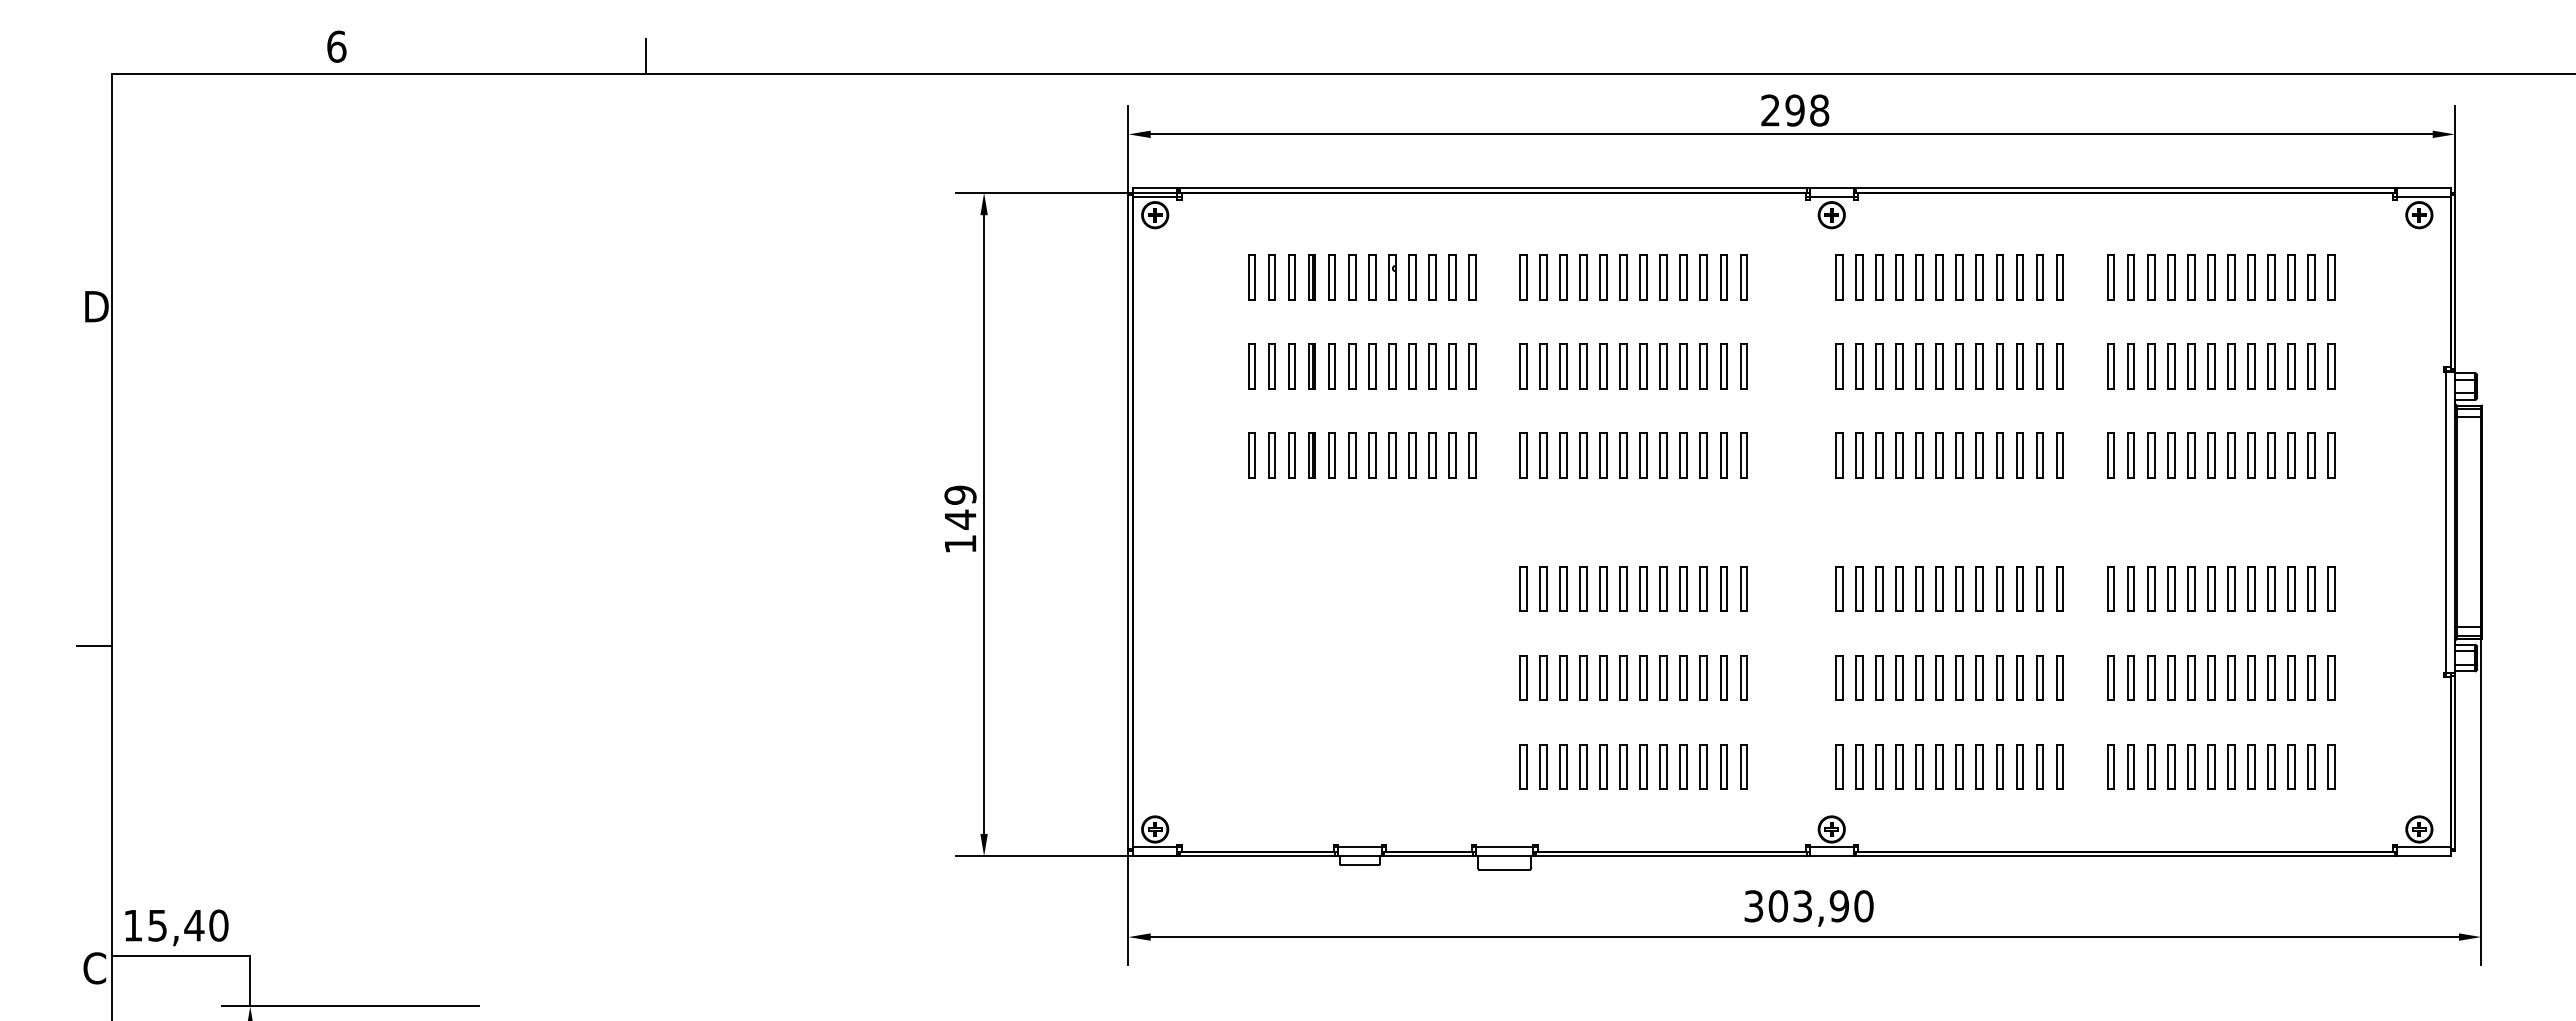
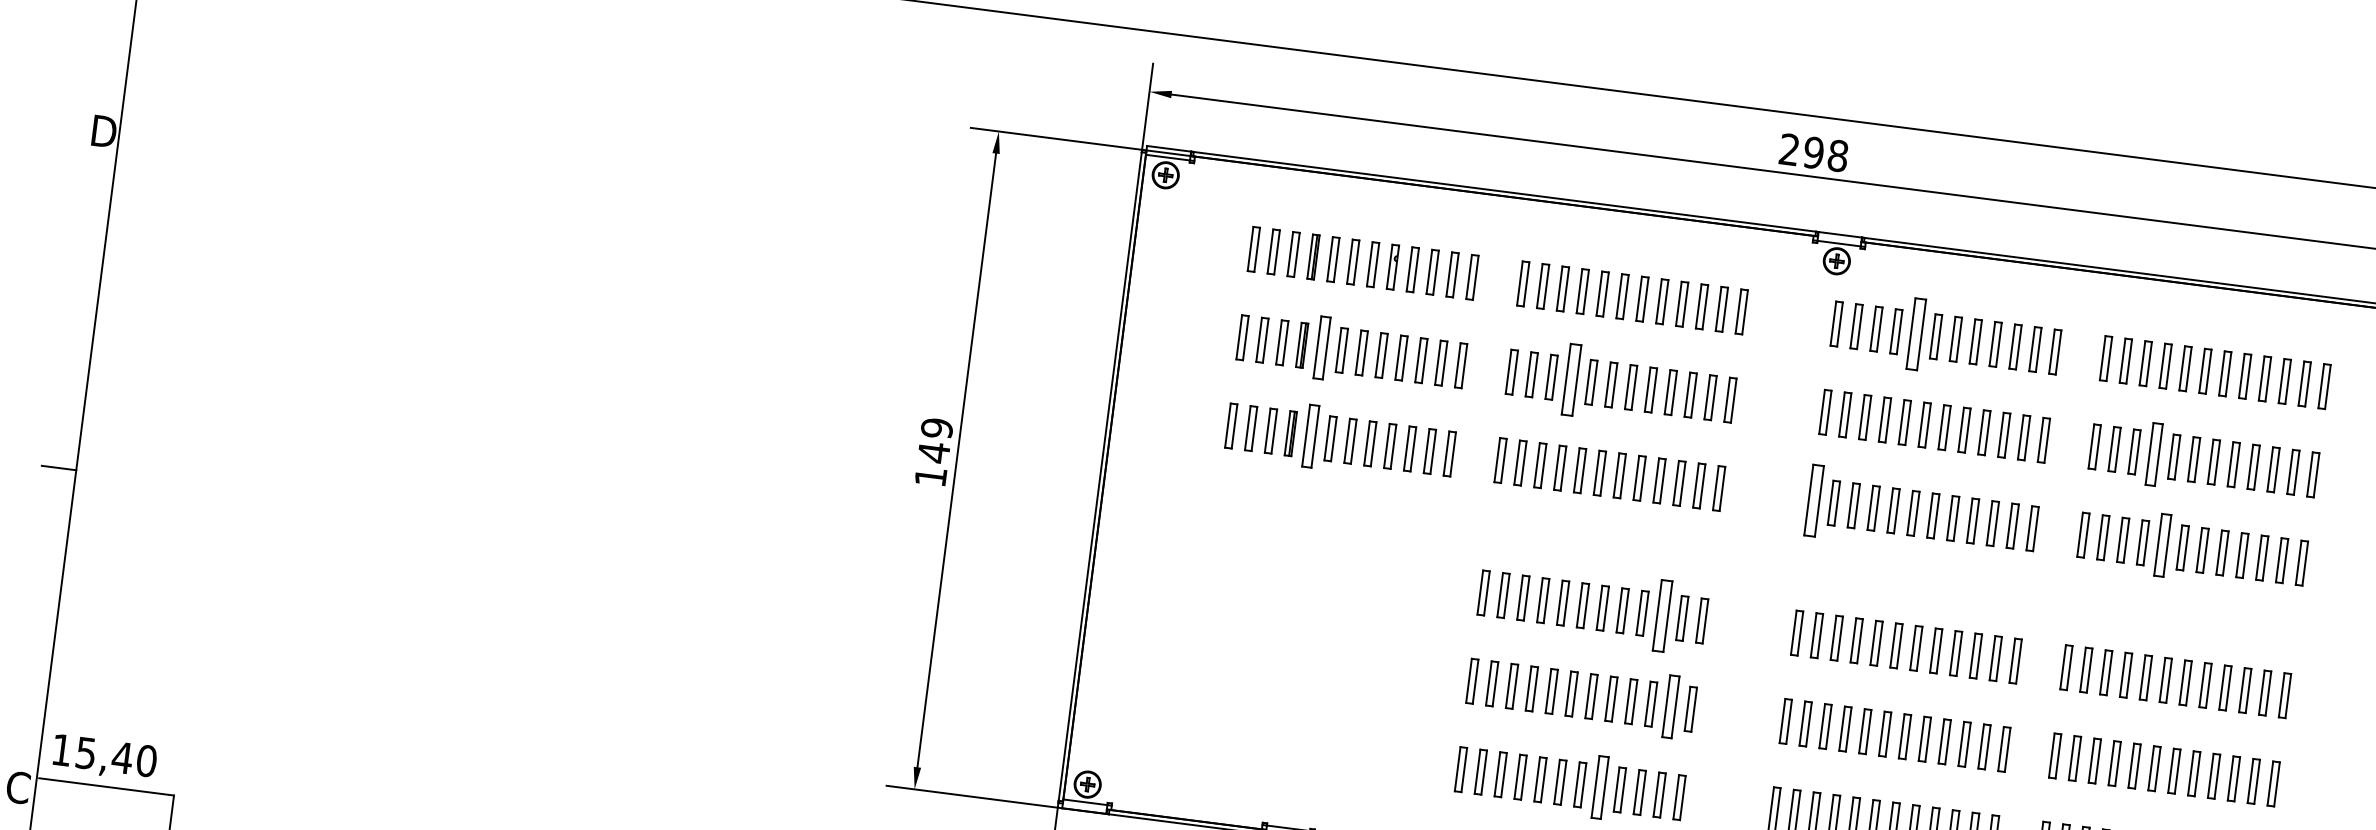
part: (1919, 277) -> (1915, 334), size x1.6
part: (1331, 366) -> (1321, 347), size x1.4
part: (1583, 366) -> (1571, 379), size x1.6
part: (2171, 366) -> (2154, 454), size x1.4
part: (1331, 455) -> (1310, 436), size x1.4
part: (1839, 455) -> (1814, 500), size x1.6
part: (2191, 455) -> (2163, 545), size x1.4
part: (1703, 588) -> (1662, 615), size x1.6
part: (1723, 677) -> (1670, 706), size x1.4
part: (1663, 766) -> (1599, 786), size x1.4

